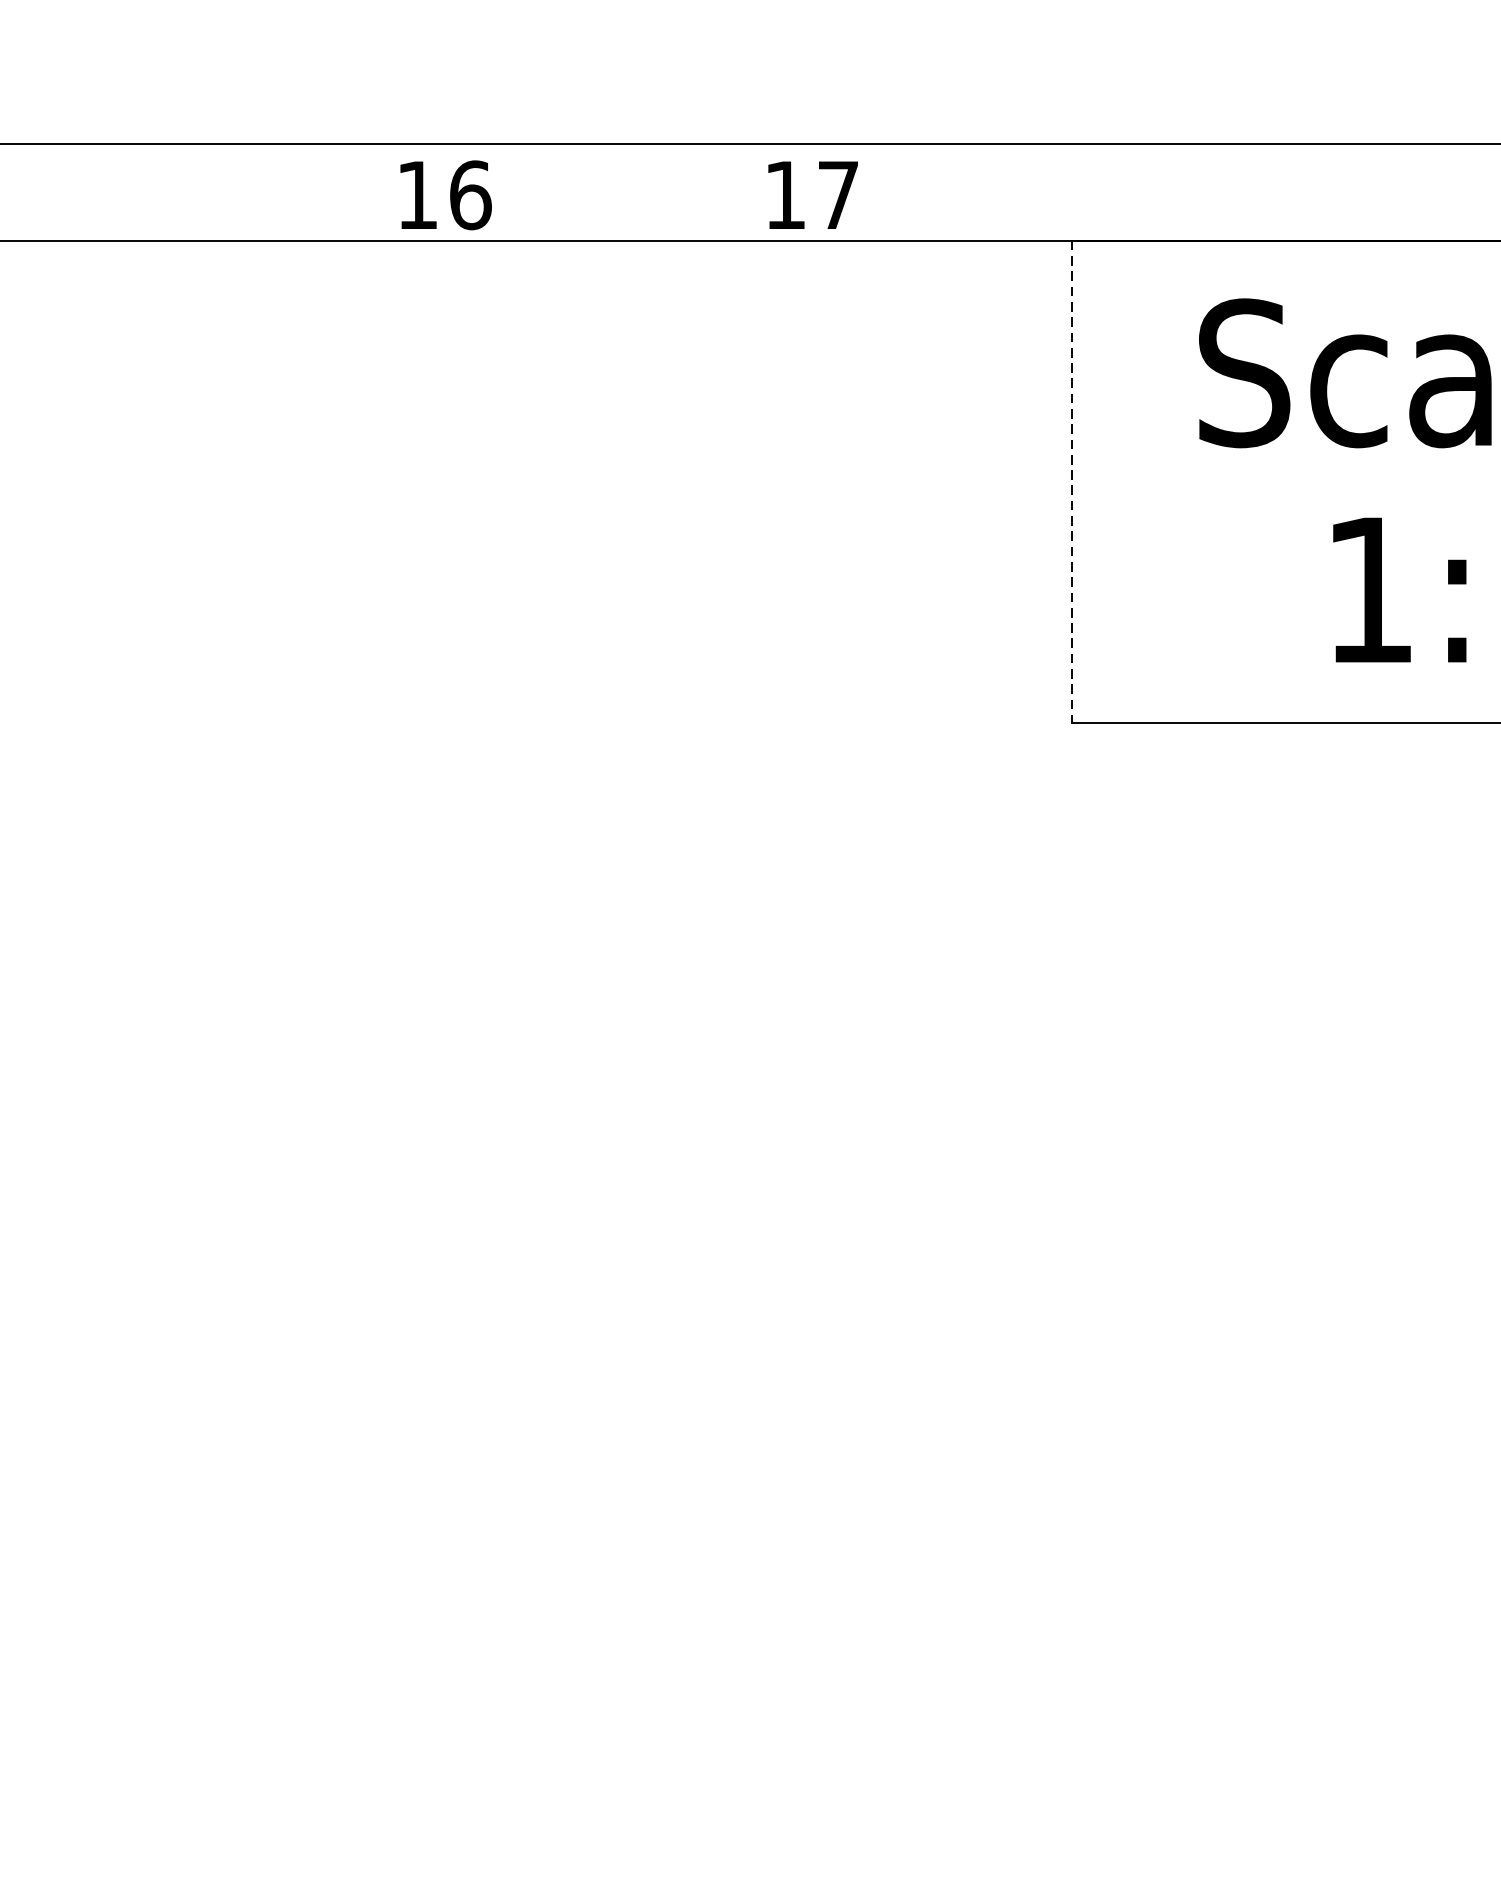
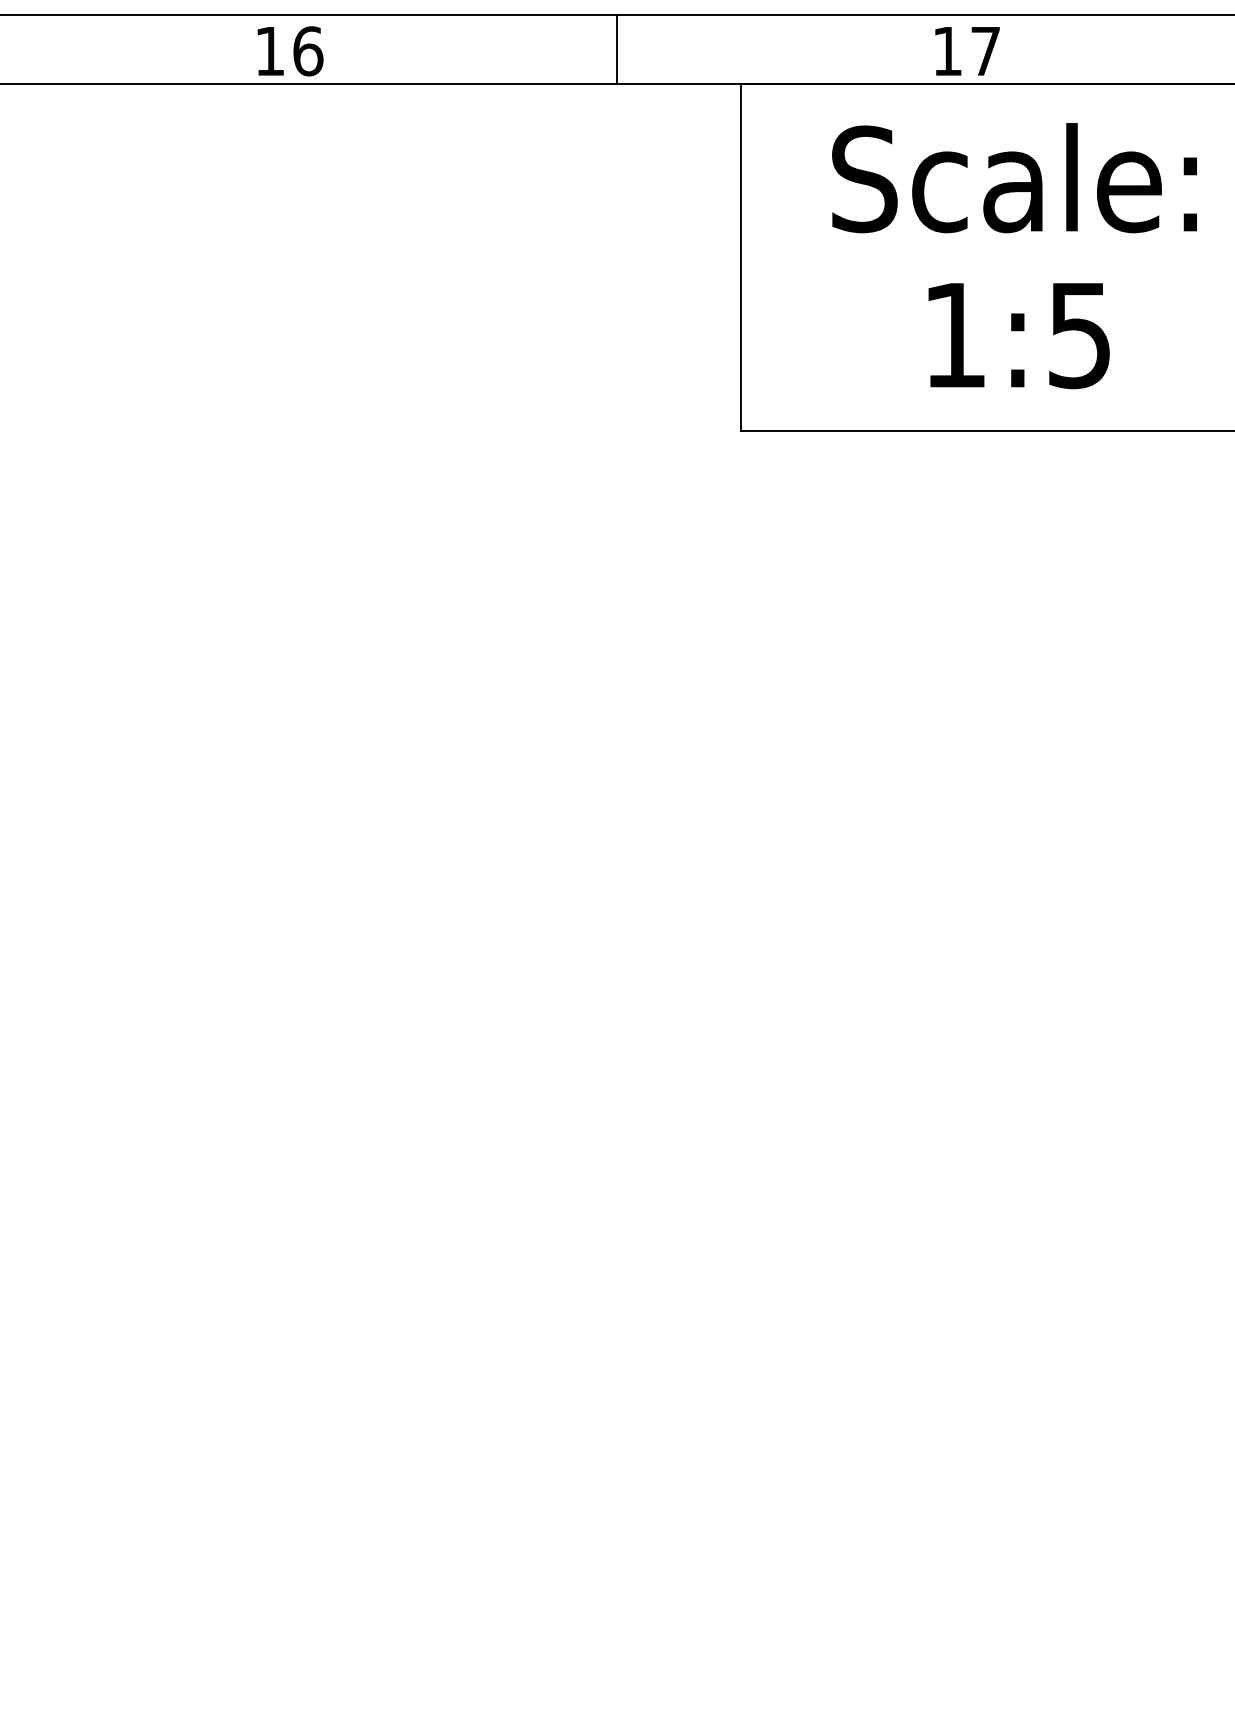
line: (900, 192) -> (617, 49), added
text: (813, 195) -> (967, 51), moved
line: (1071, 481) -> (740, 257), dashed -> solid

